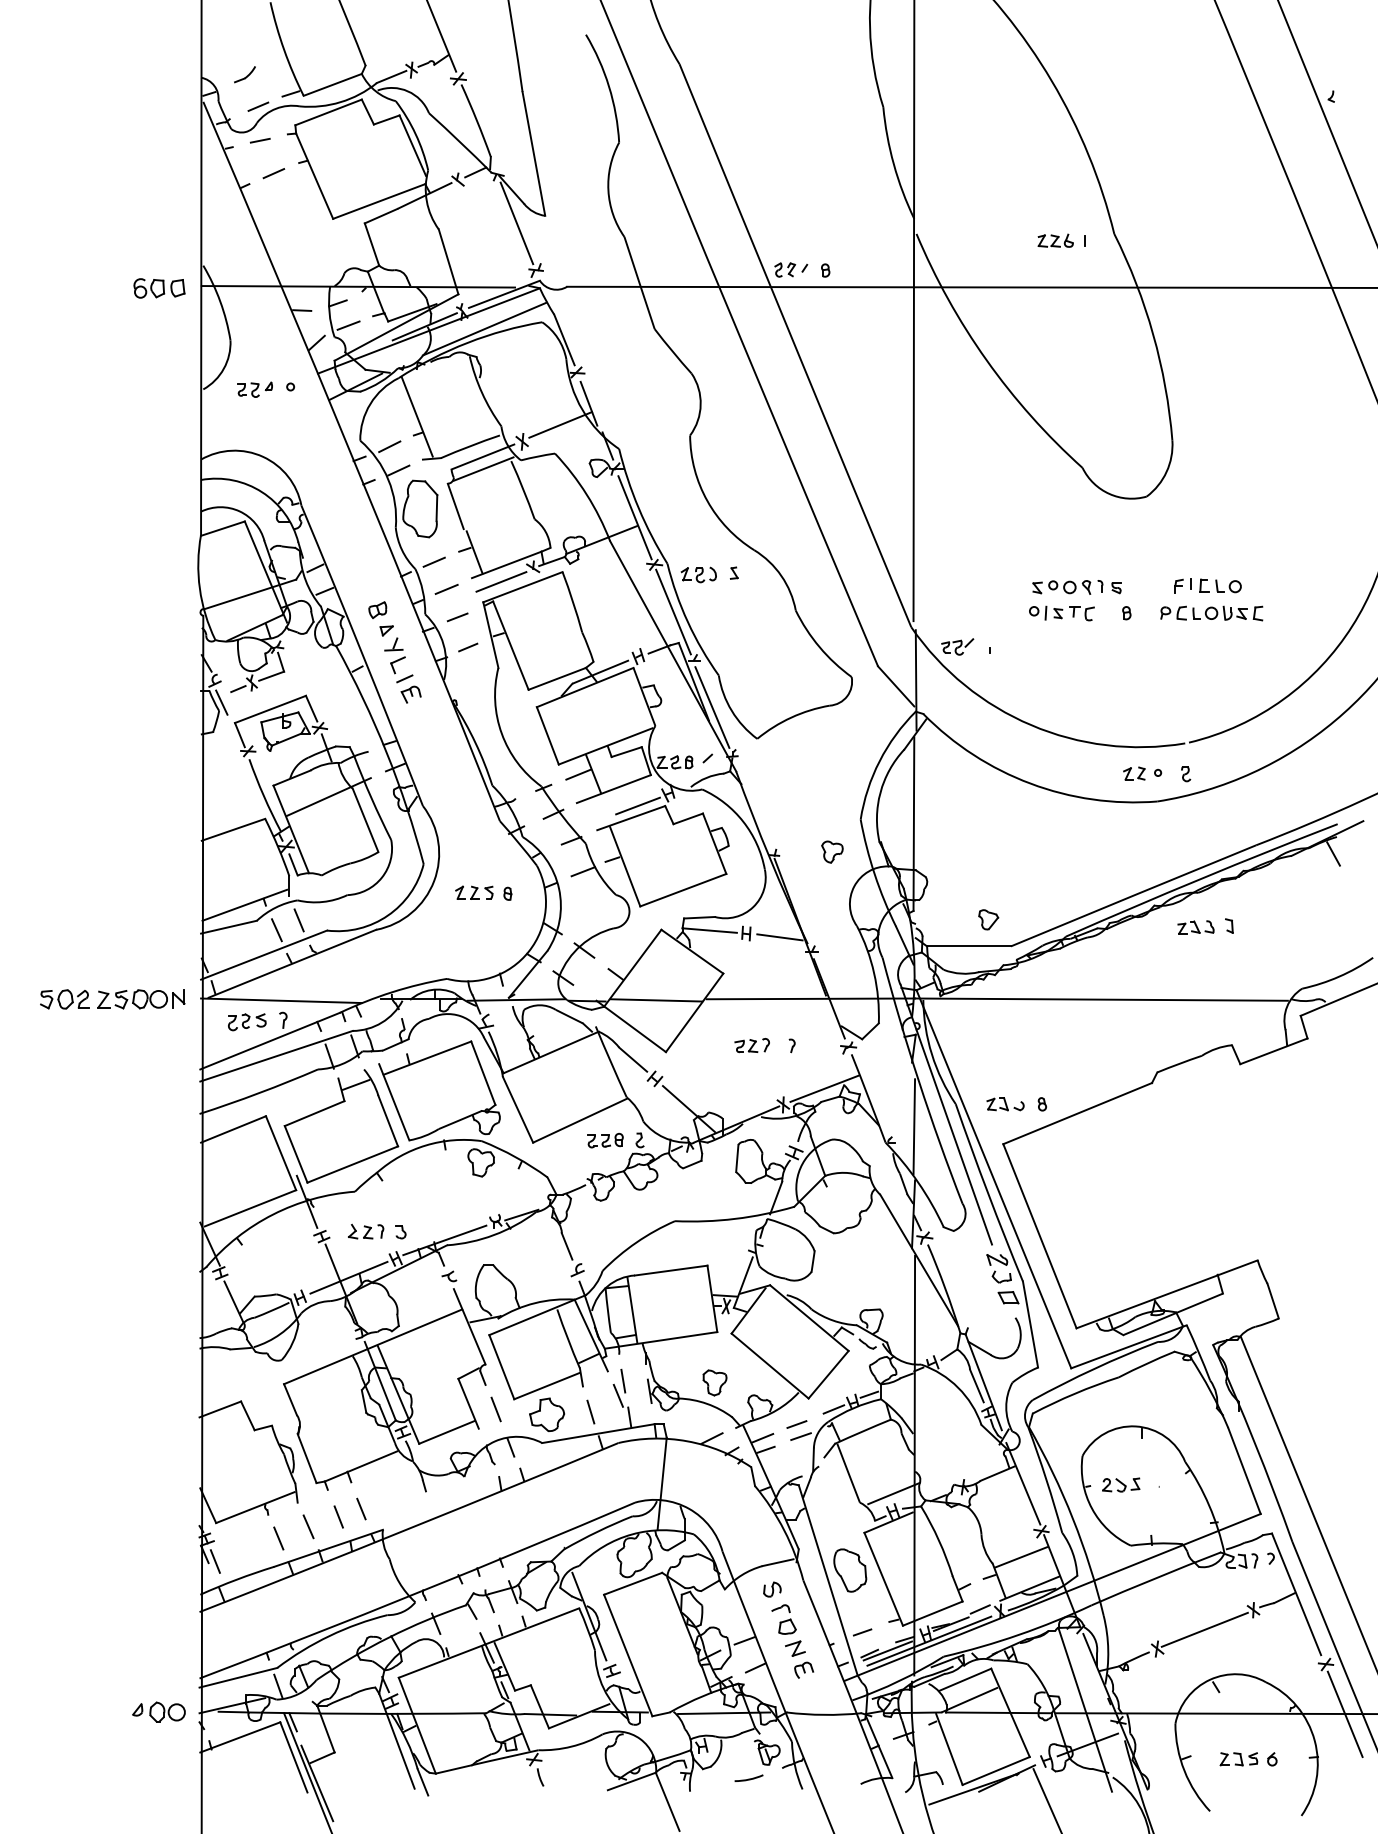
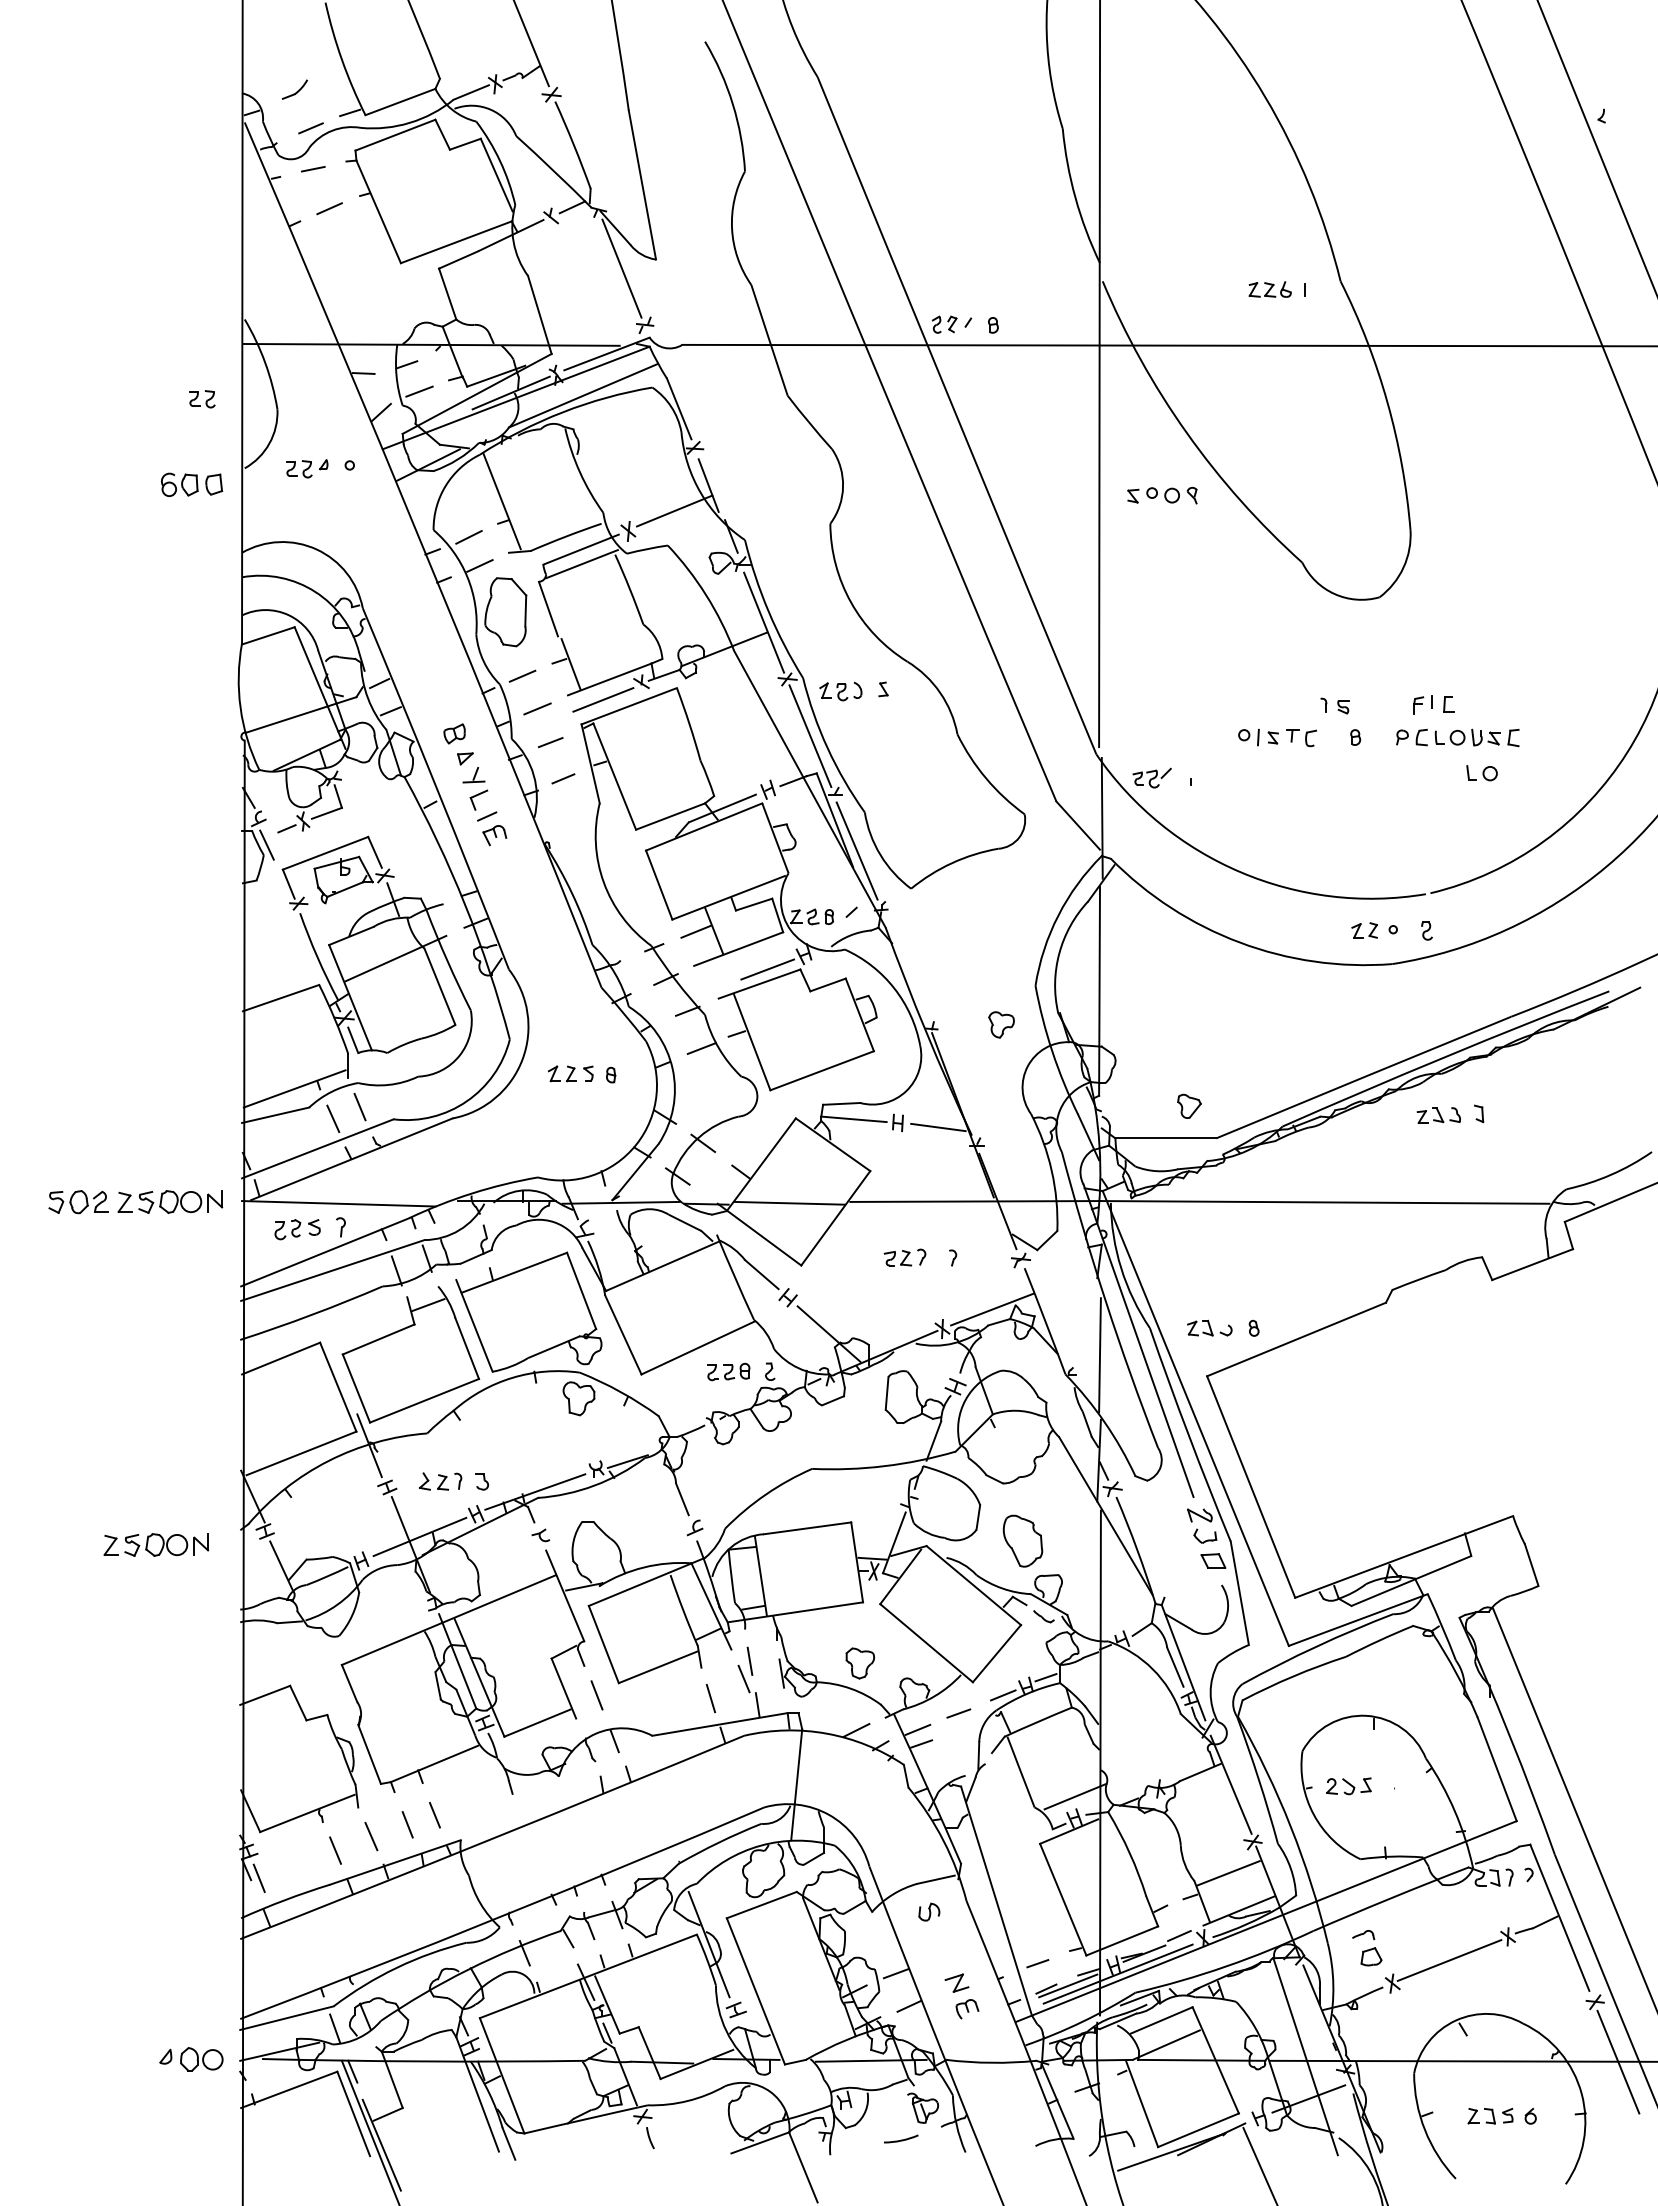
part: (159, 288) -> (191, 484), moved
part: (168, 332) -> (202, 399), added
part: (1228, 586) -> (1481, 773), moved
part: (1061, 587) -> (1162, 495), moved
line: (1333, 854) -> (1604, 1027), removed
part: (129, 1284) -> (156, 1544), added
part: (546, 1414) -> (657, 1701), removed
line: (800, 1436) -> (963, 1728), removed
part: (849, 1569) -> (1022, 1540), moved
part: (784, 1619) -> (1367, 1948), moved

